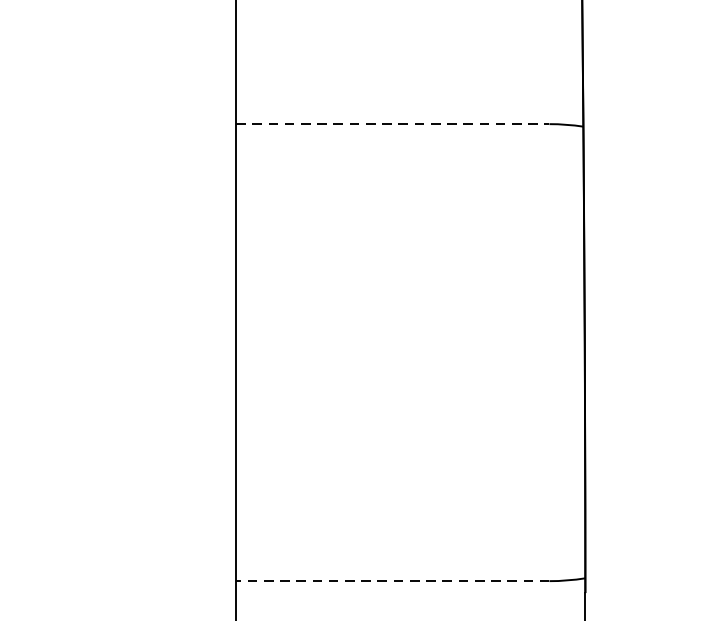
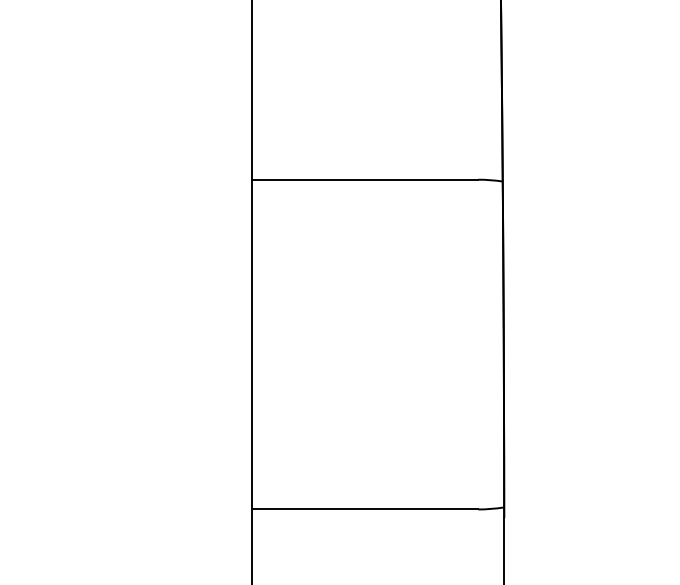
line: (393, 123) -> (365, 179), dashed -> solid
line: (391, 581) -> (364, 509), dashed -> solid

